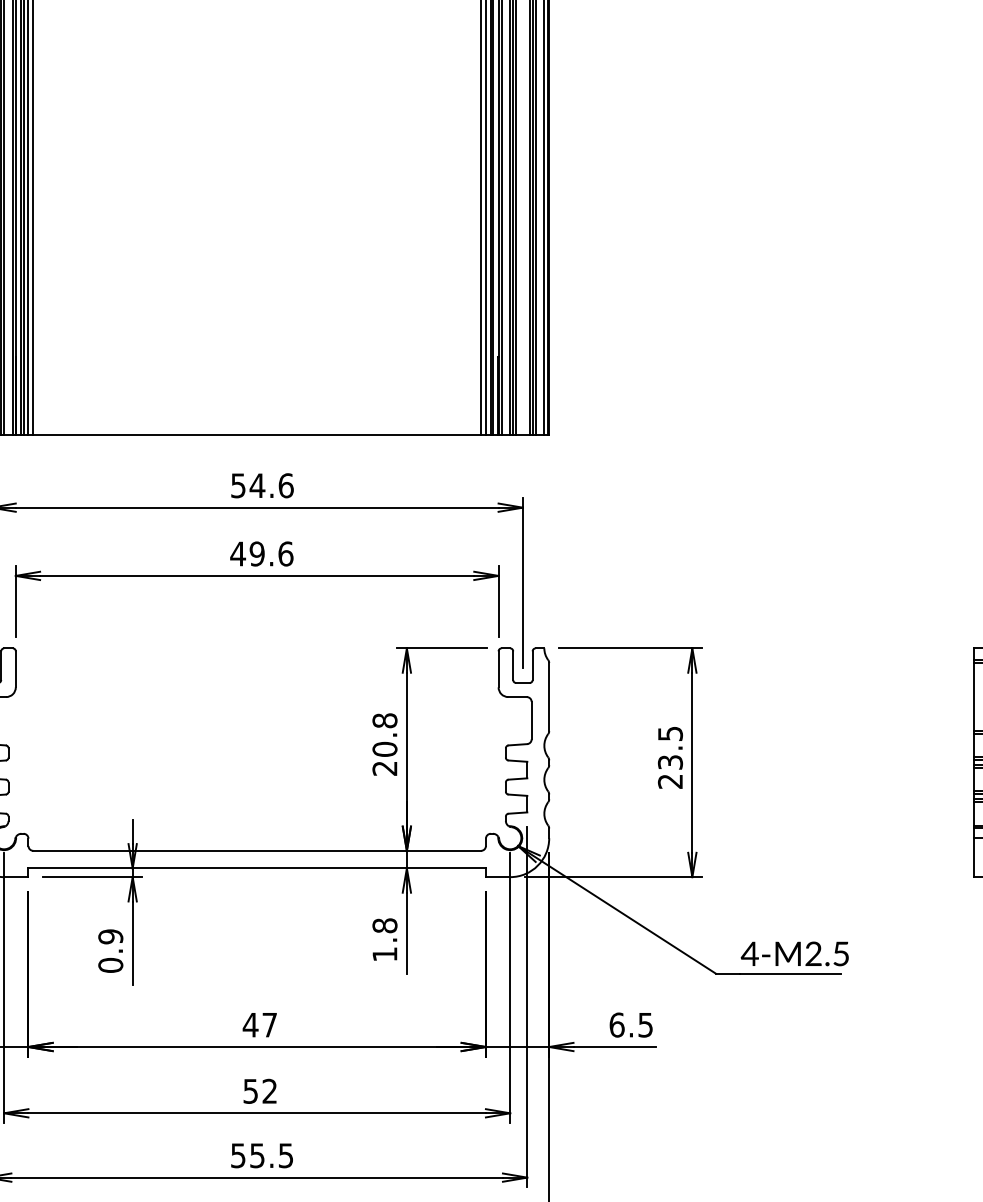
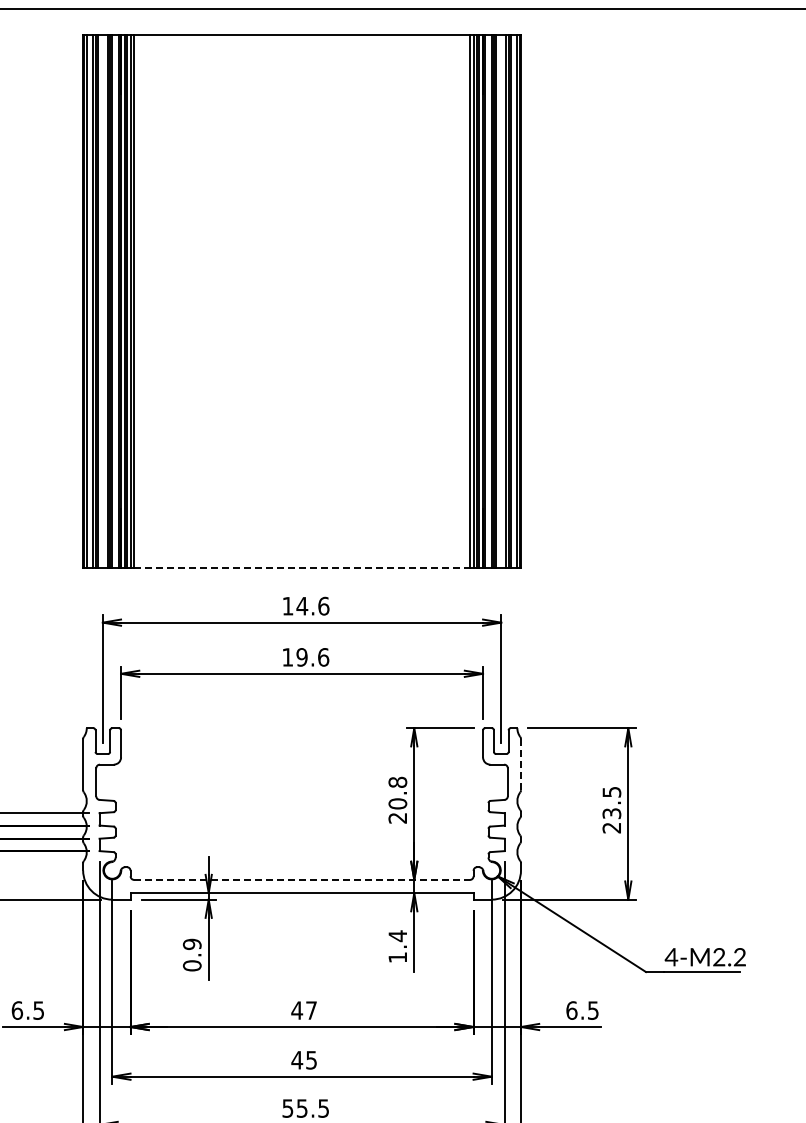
line: (257, 434) -> (302, 567), solid -> dashed
text: (237, 486) -> (287, 606), 54.6 -> 14.6
text: (237, 554) -> (287, 657), 49.6 -> 19.6
line: (549, 696) -> (521, 764), solid -> dashed
line: (257, 850) -> (302, 879), solid -> dashed
text: (384, 926) -> (397, 936), 1.8 -> 1.4
text: (840, 954) -> (739, 957), 4-M2.5 -> 4-M2.2
text: (259, 1090) -> (303, 1059), 52 -> 45

